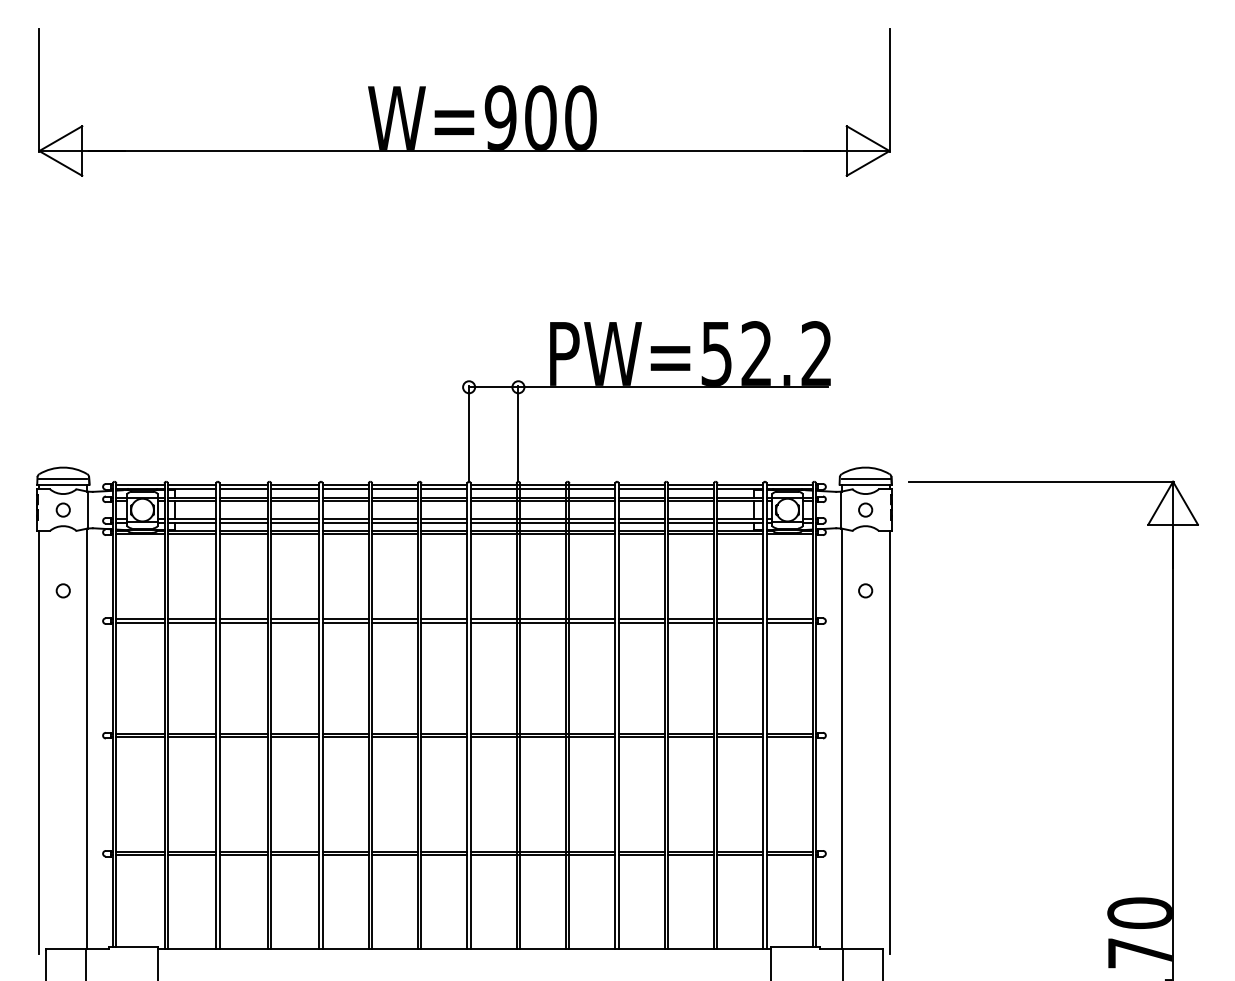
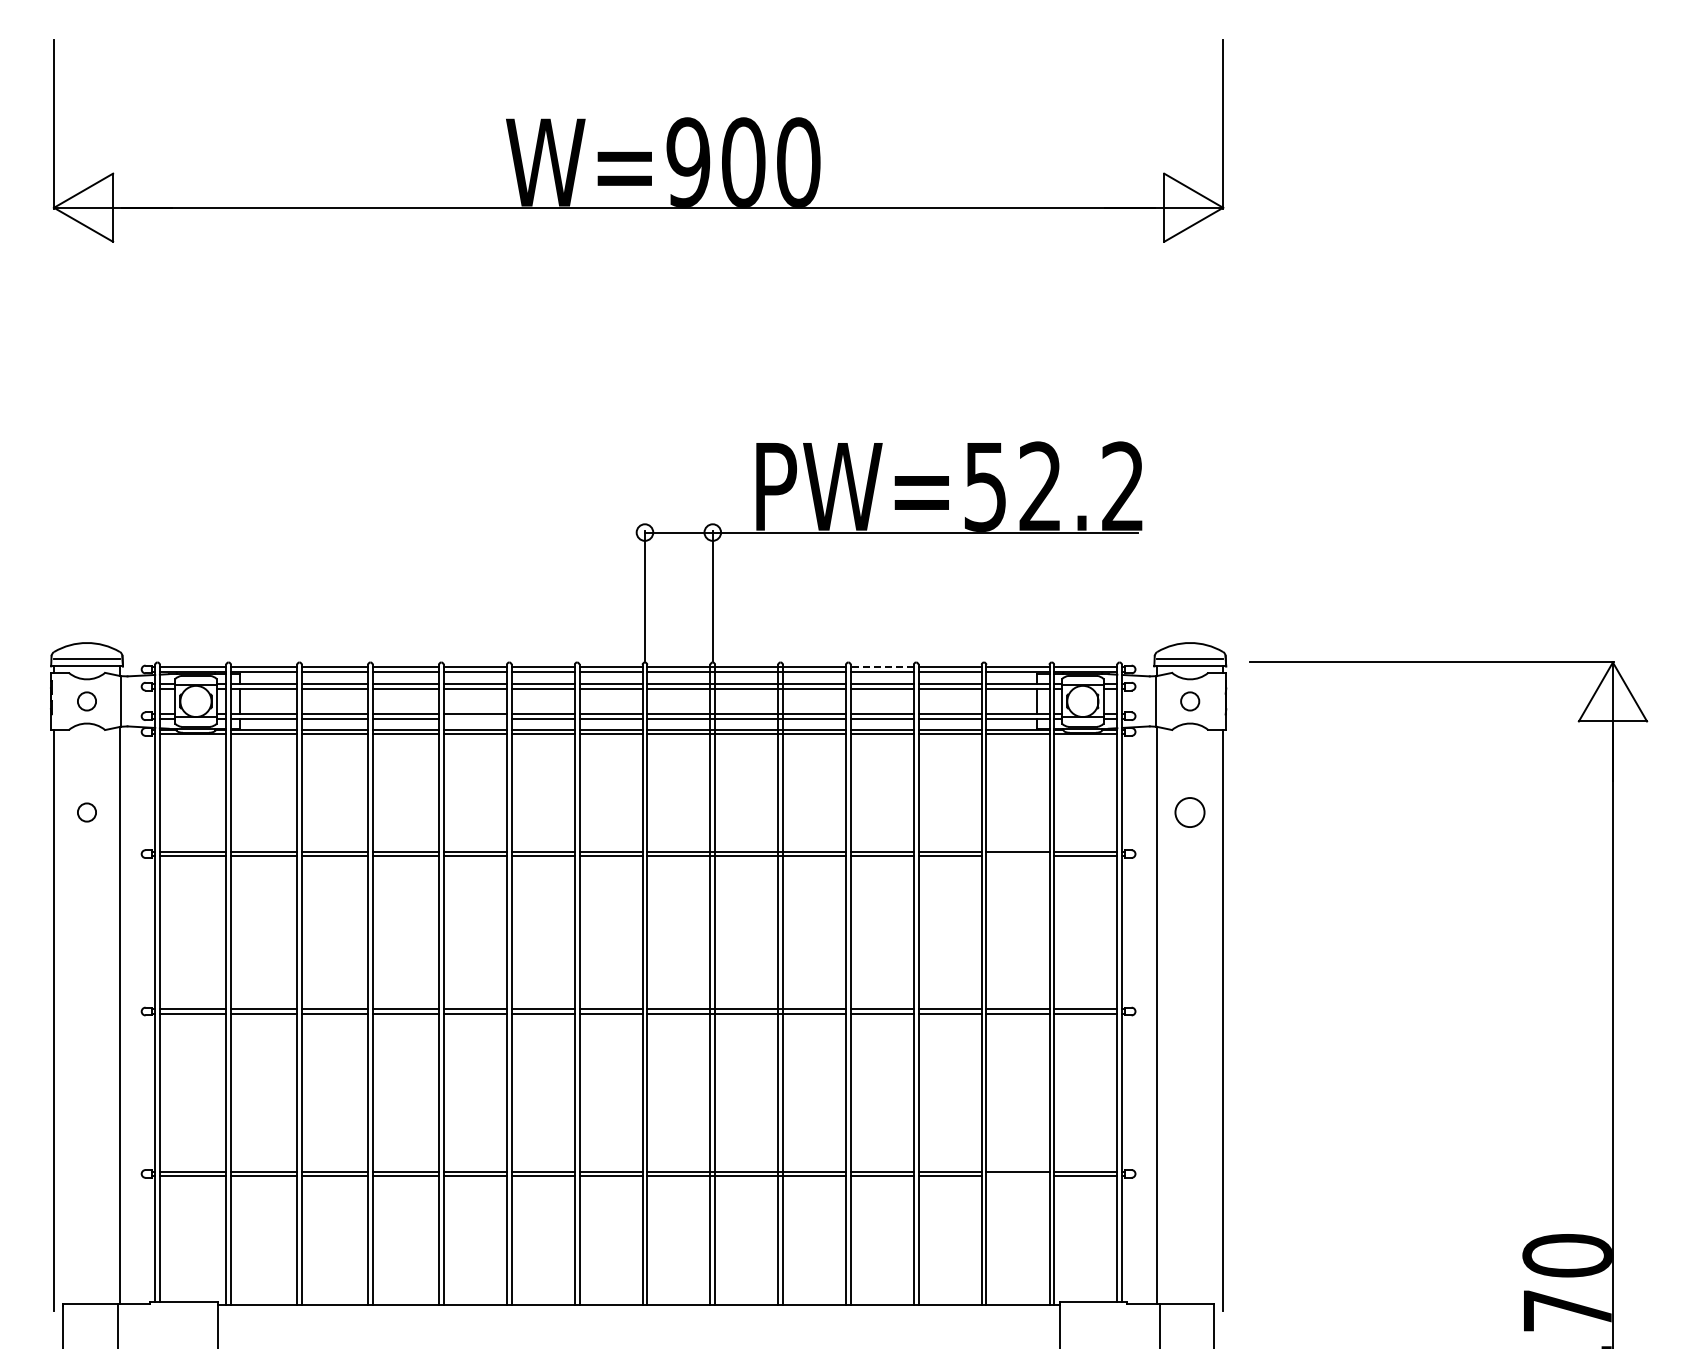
line: (641, 485) -> (882, 667), solid -> dashed
line: (345, 522) -> (475, 718), removed
circle: (865, 590) -> (1190, 812), size x1.6
line: (740, 622) -> (1017, 856), removed
line: (740, 855) -> (1017, 1176), removed

